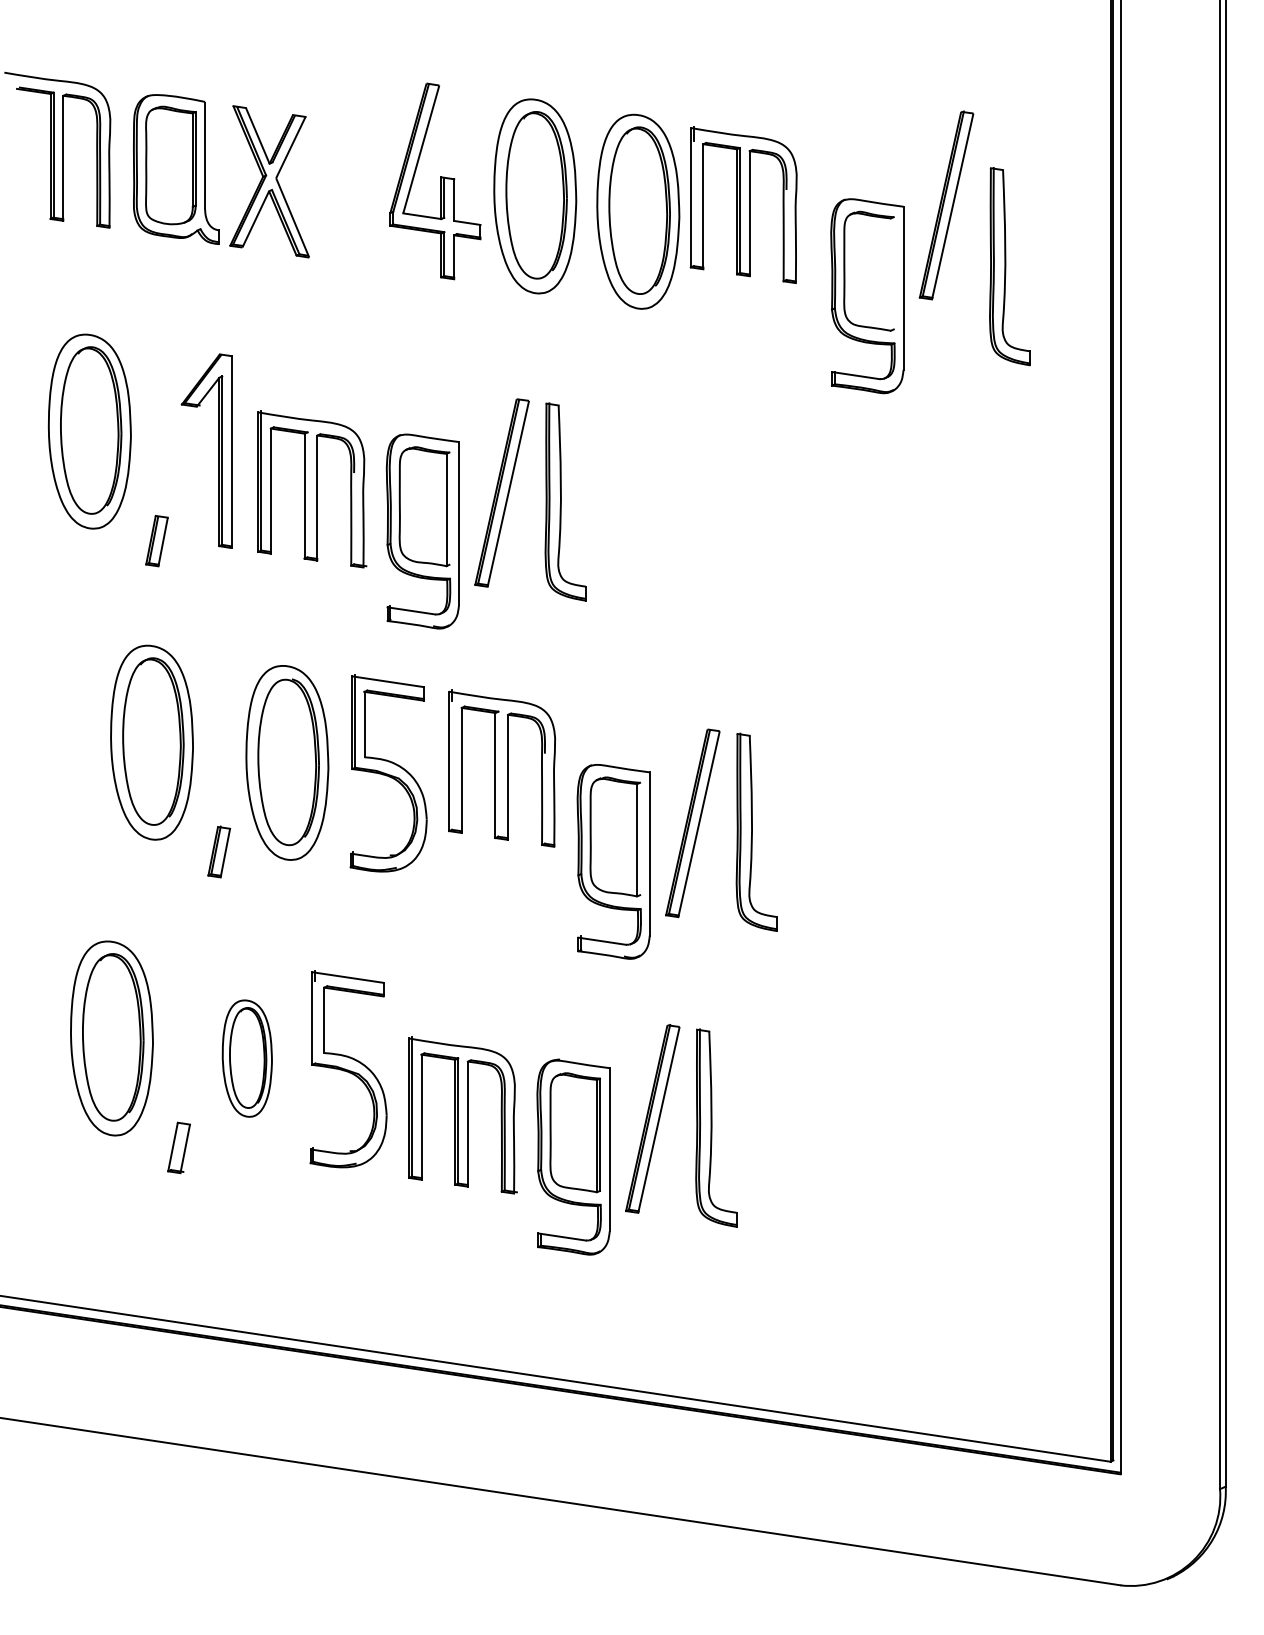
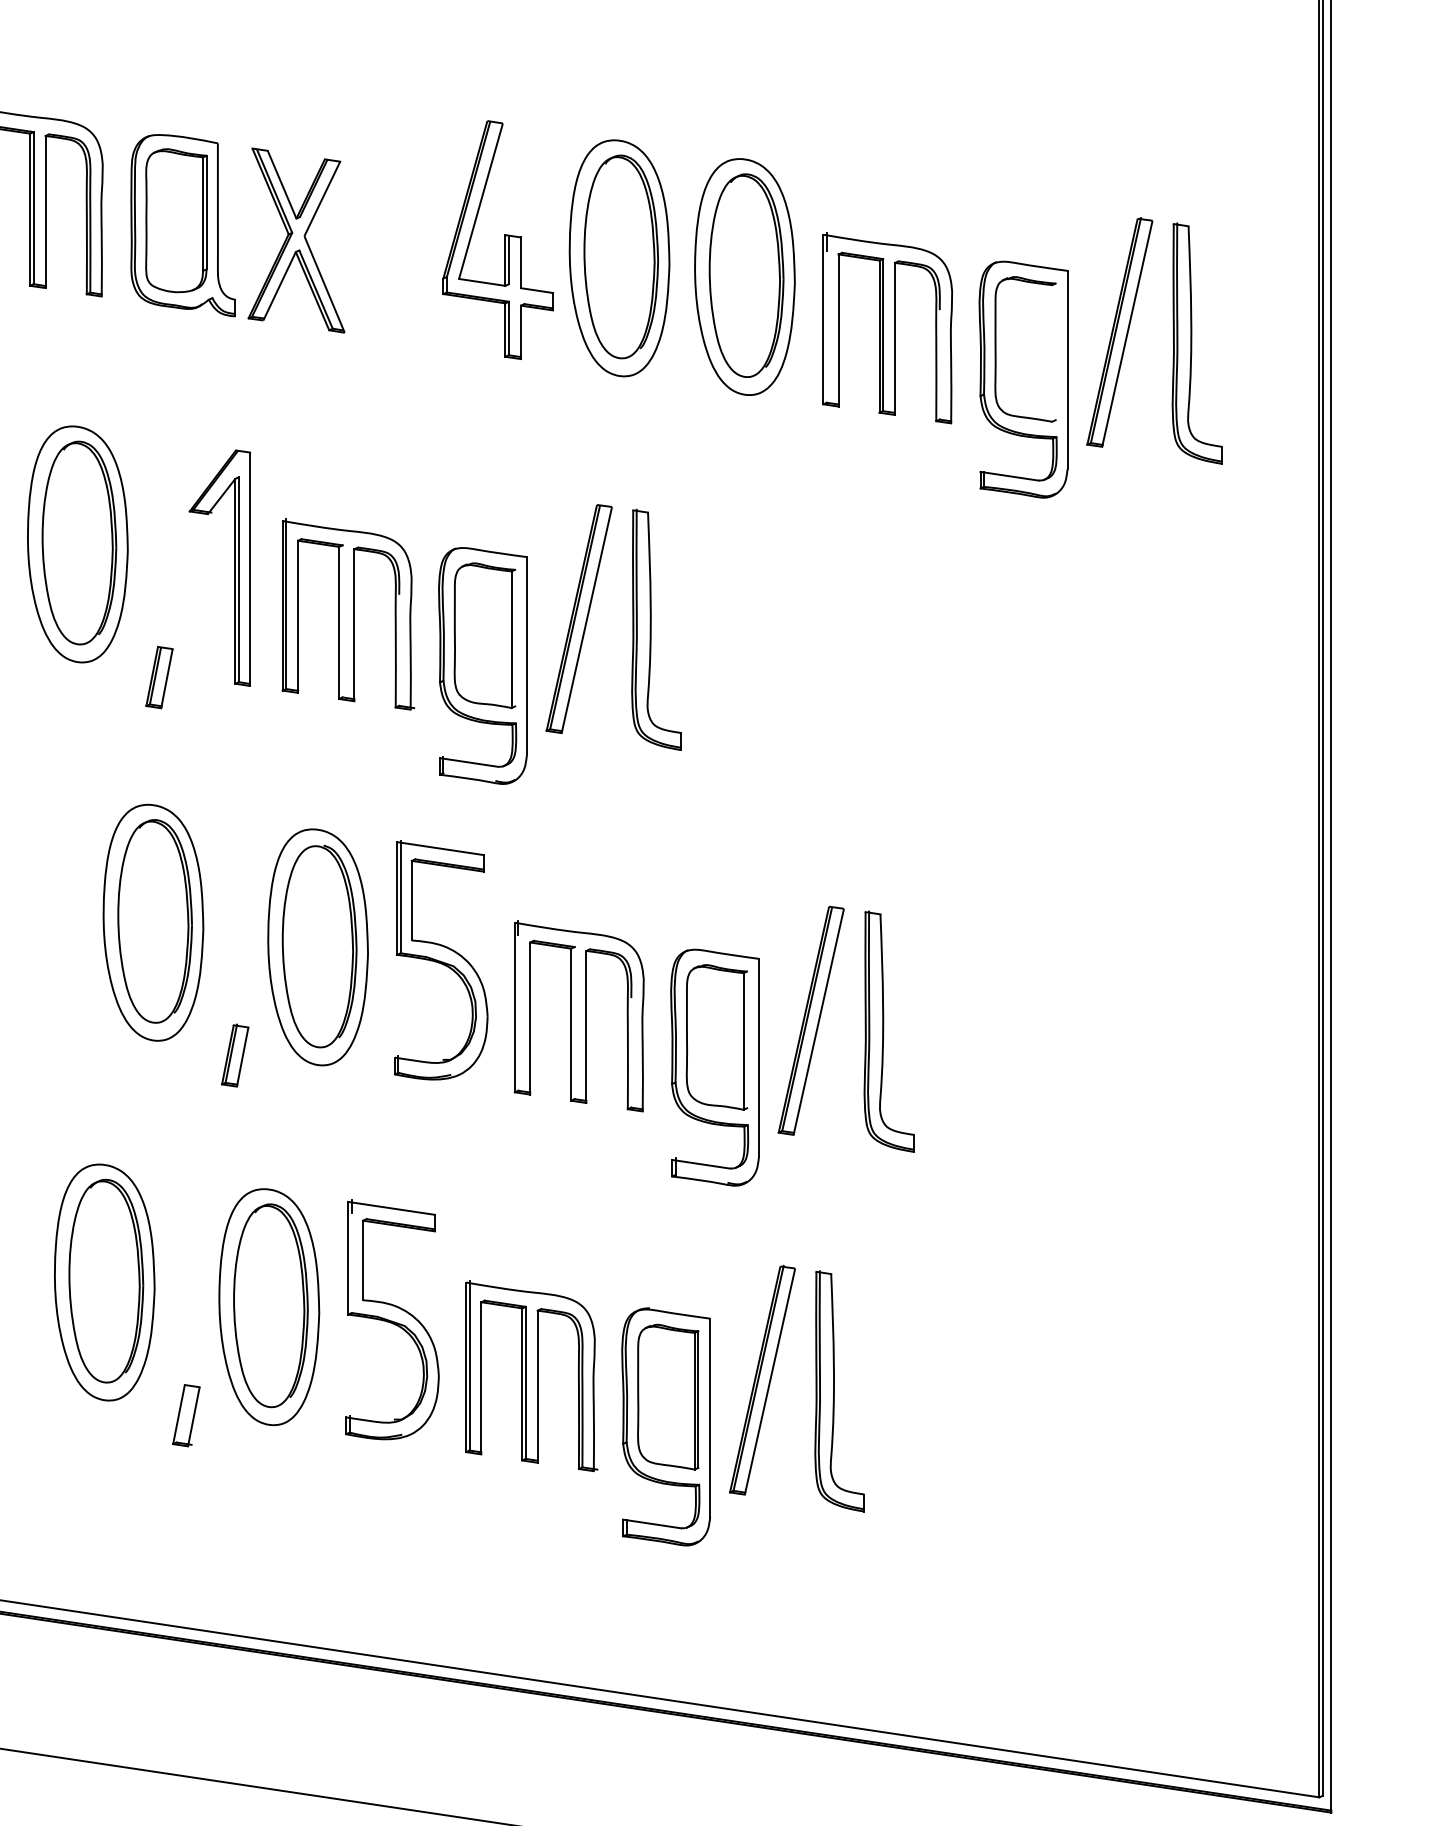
part: (743, 204) -> (887, 327), moved
part: (946, 205) -> (1119, 332), moved
part: (501, 768) -> (578, 1016), moved
part: (247, 1058) -> (269, 1306), size x1.67

